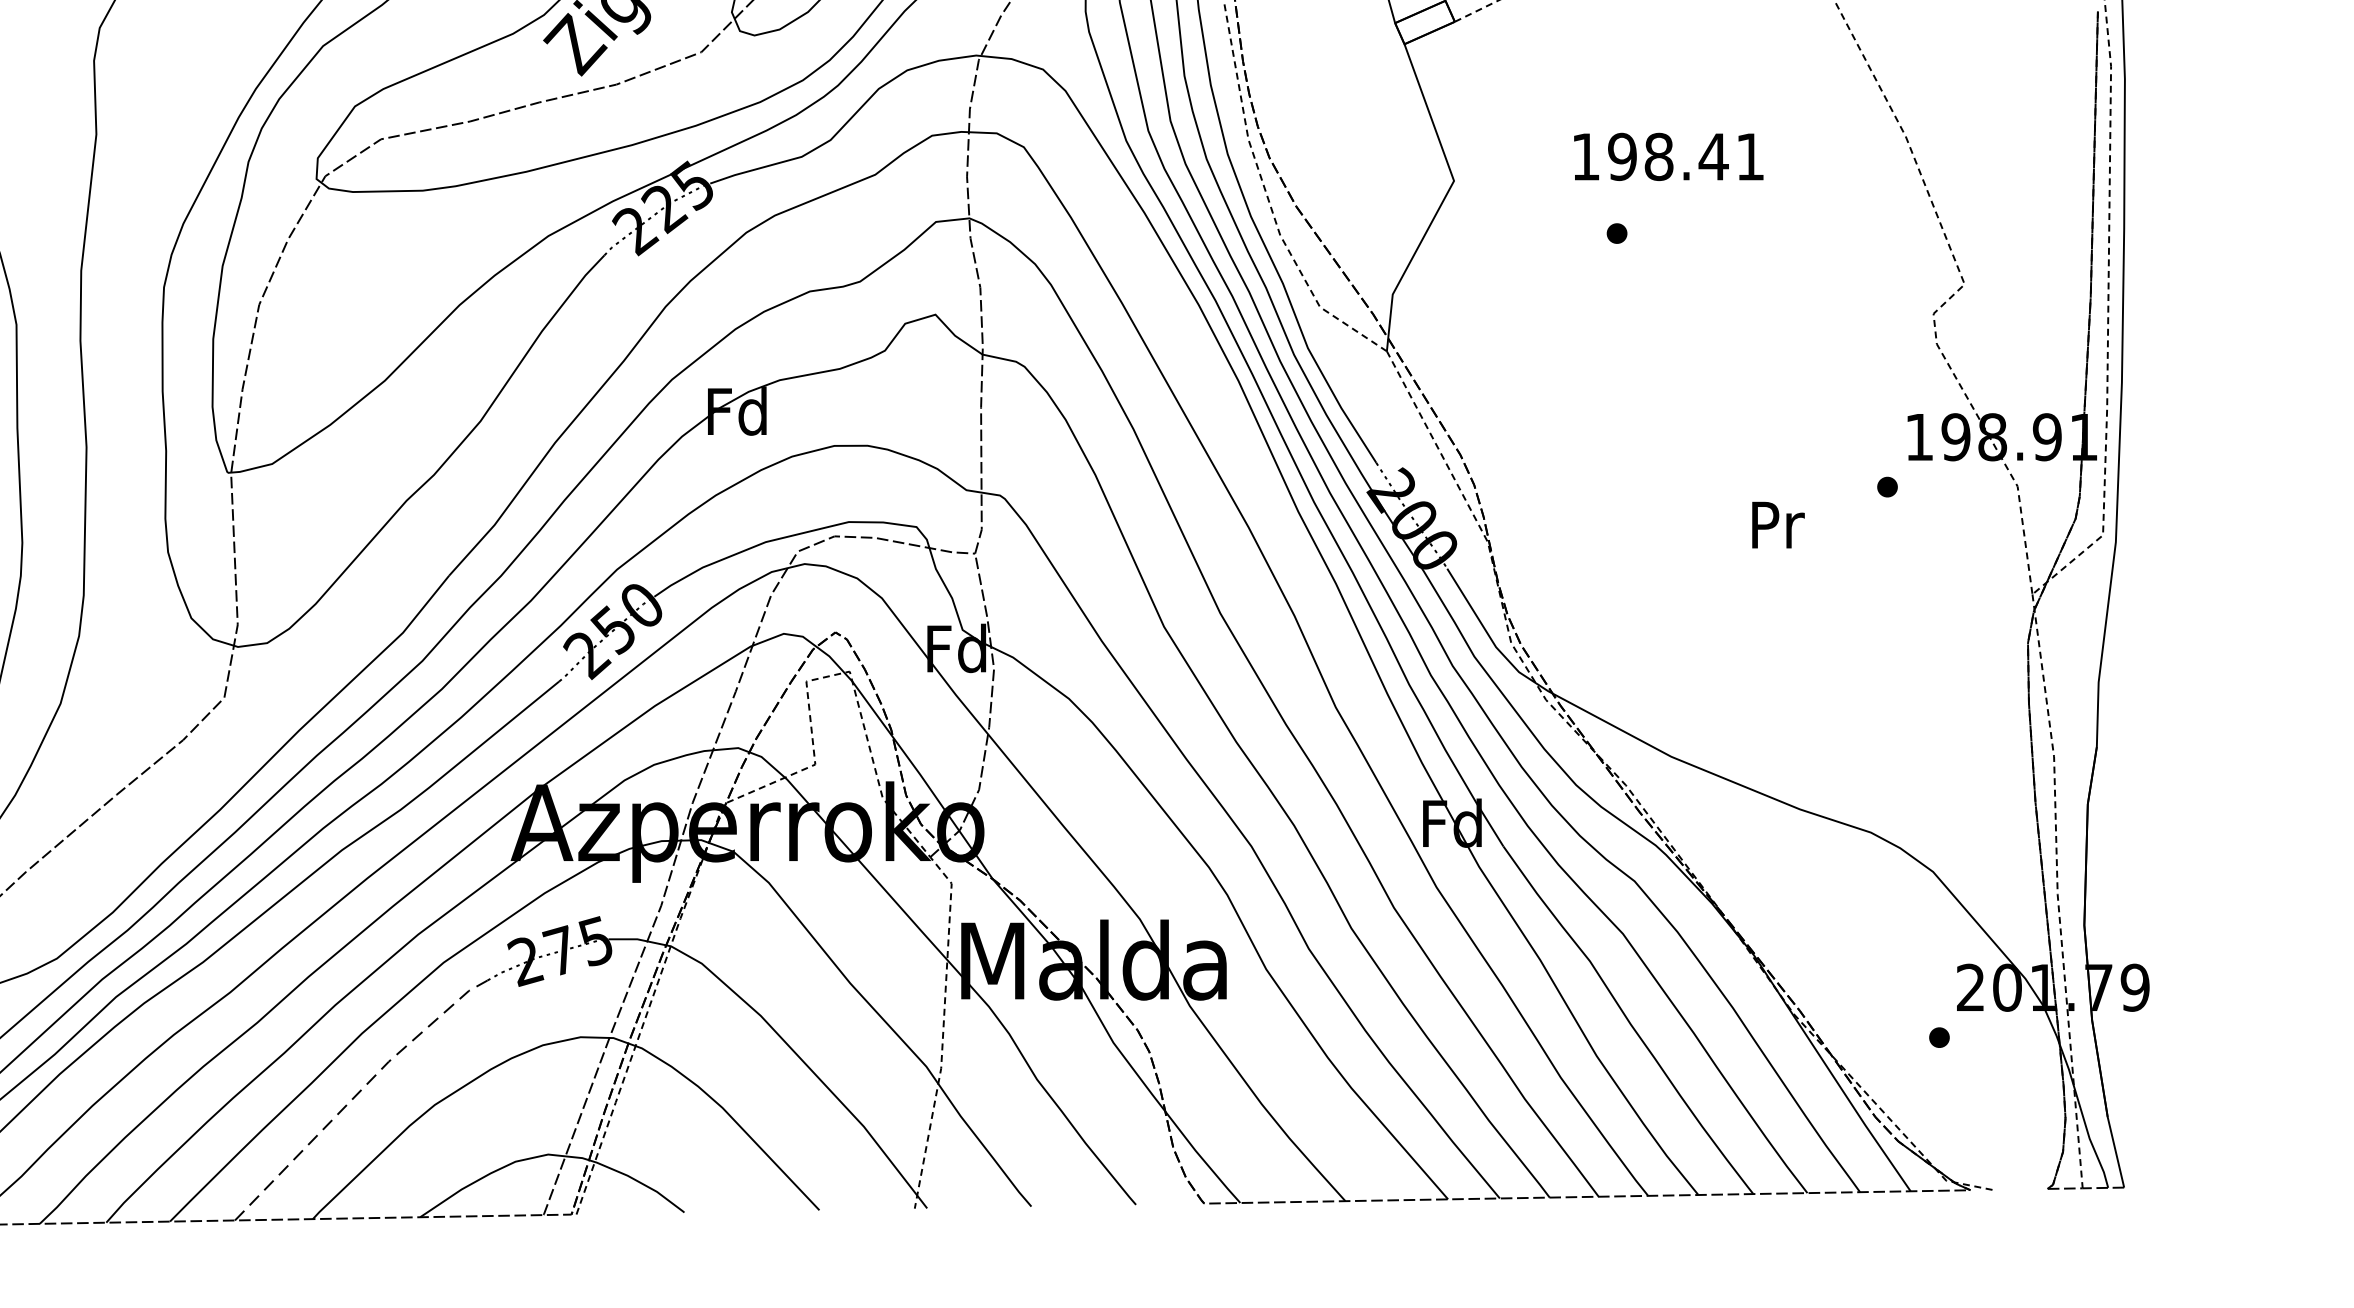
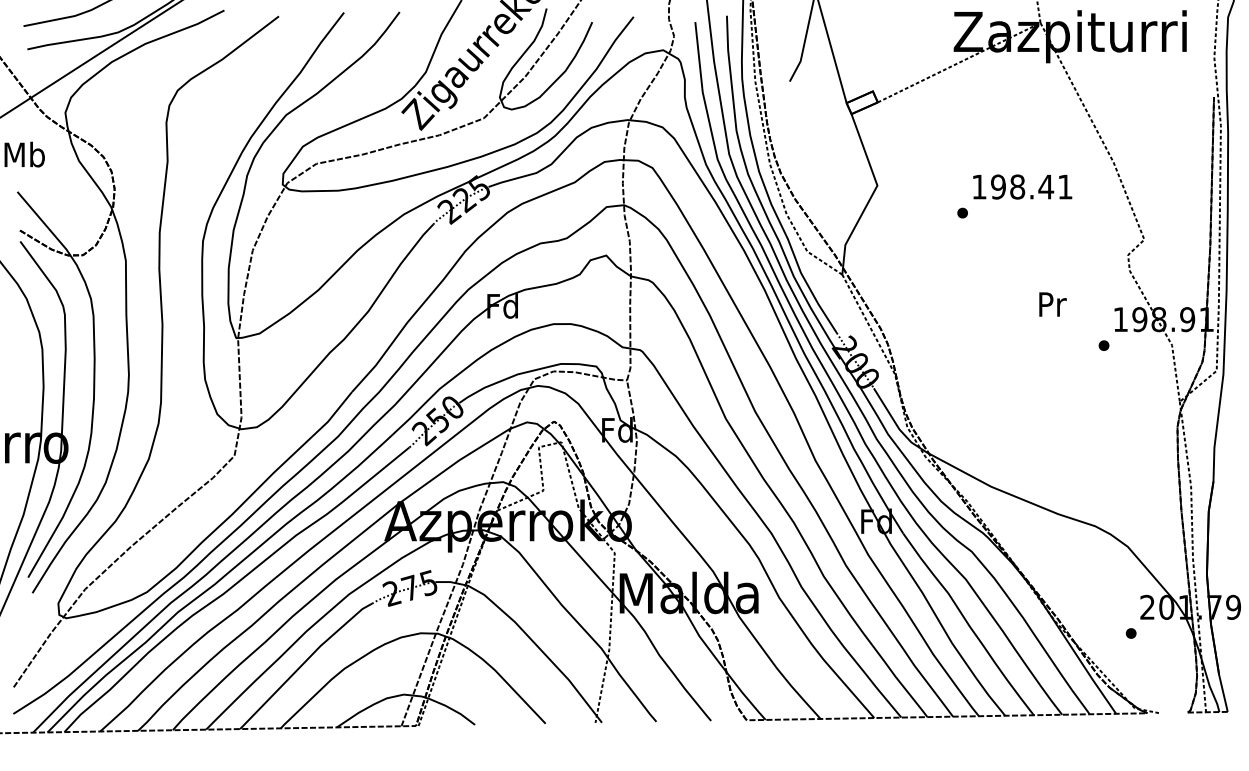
text: (1668, 155) -> (1022, 186), moved
text: (1777, 525) -> (1052, 304), moved
line: (358, 1093) -> (304, 662), dashed -> solid

